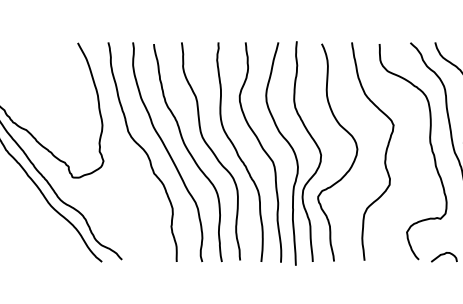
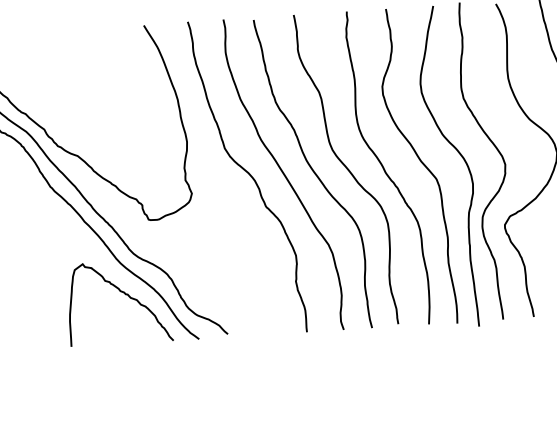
curve: (52, 228) -> (124, 295), added

